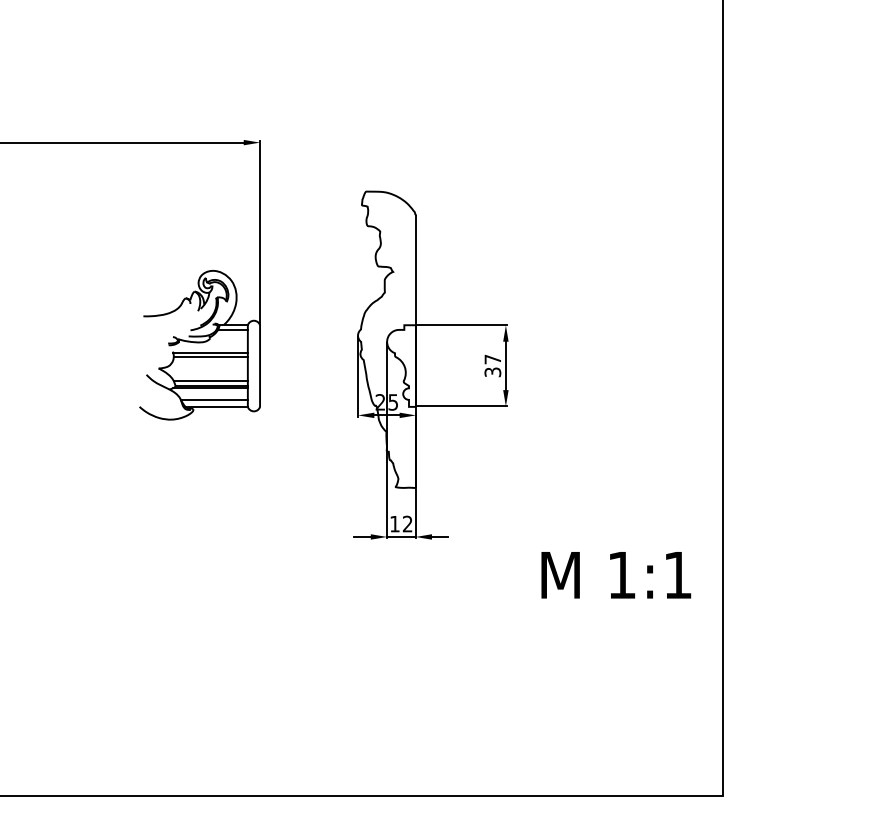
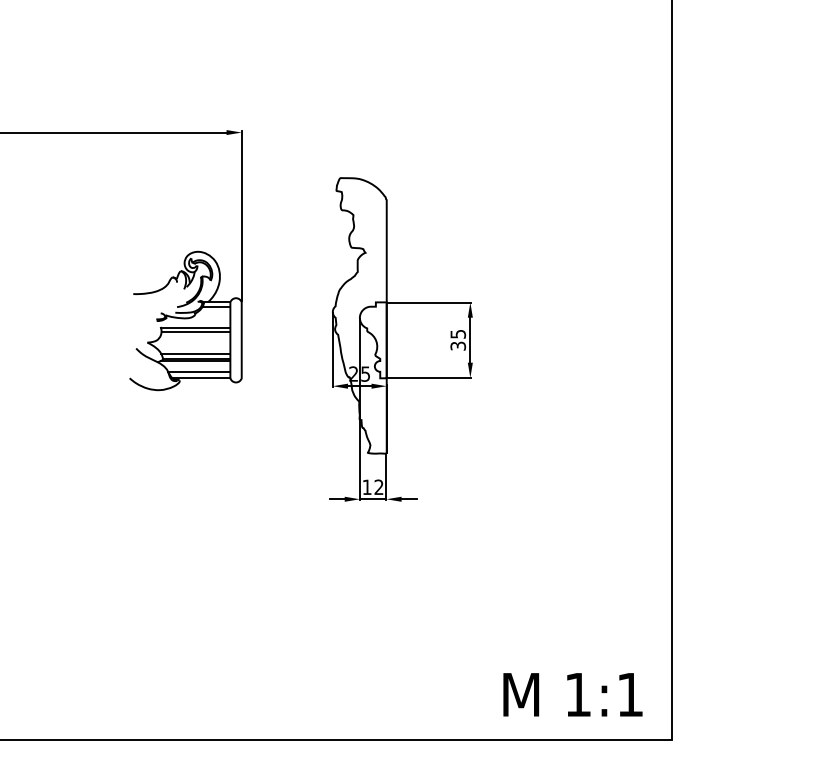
text: (492, 359) -> (457, 334), 37 -> 35
text: (616, 575) -> (573, 695), moved

